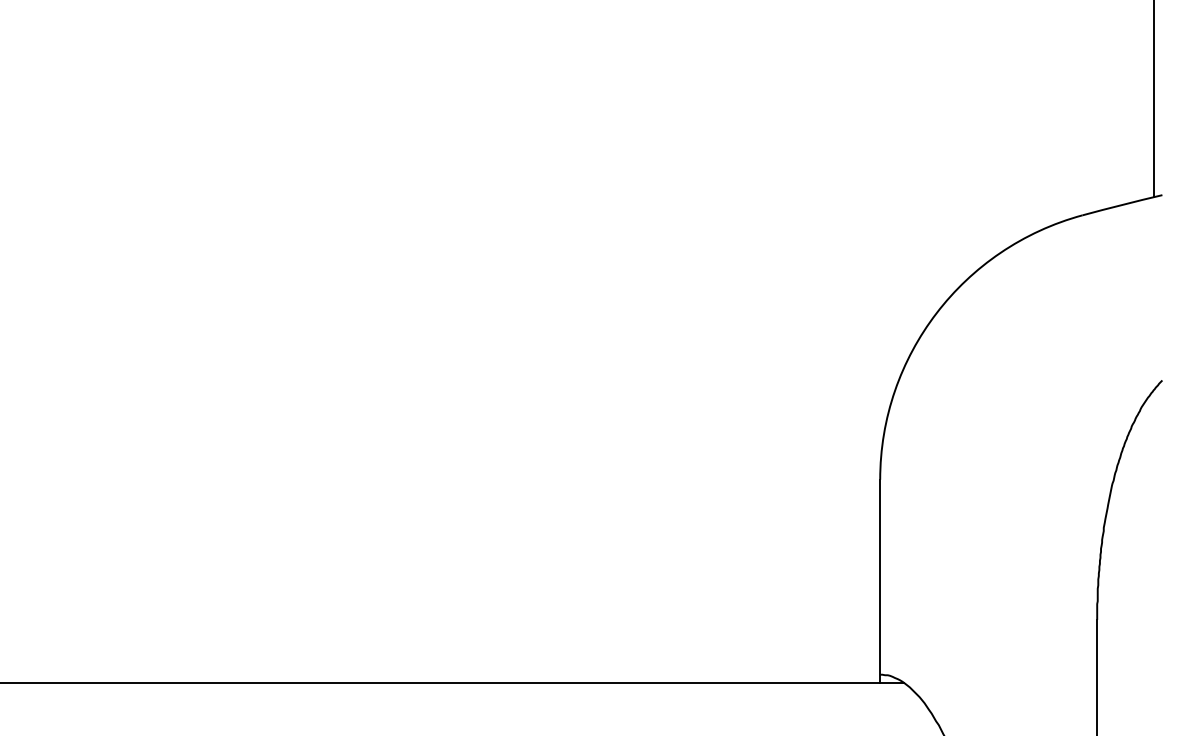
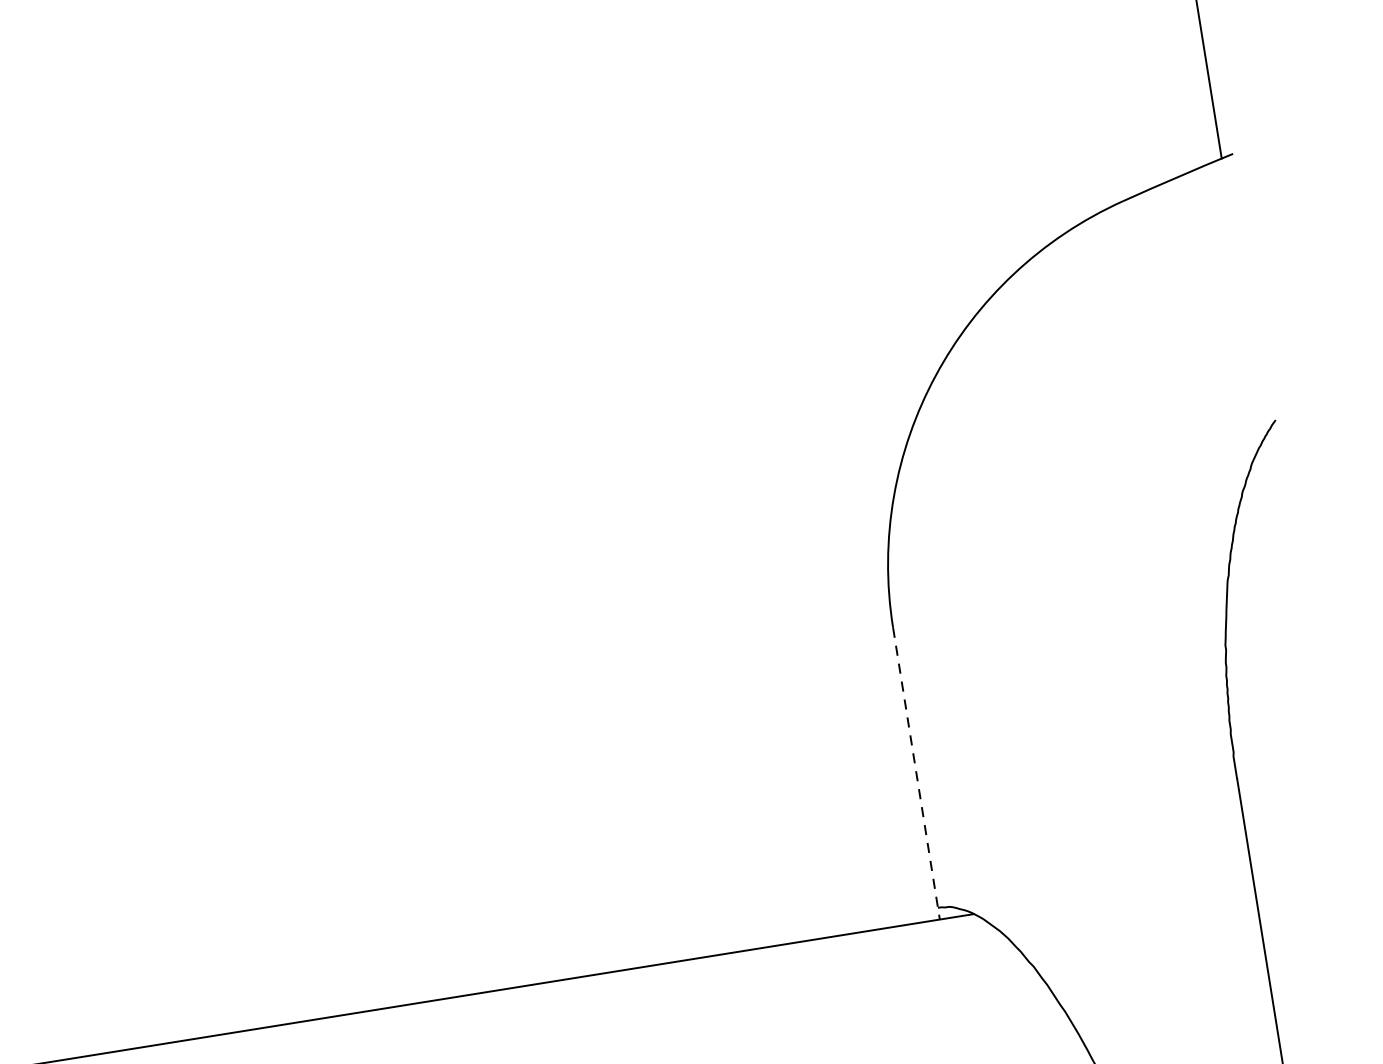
line: (880, 581) -> (916, 773), solid -> dashed

